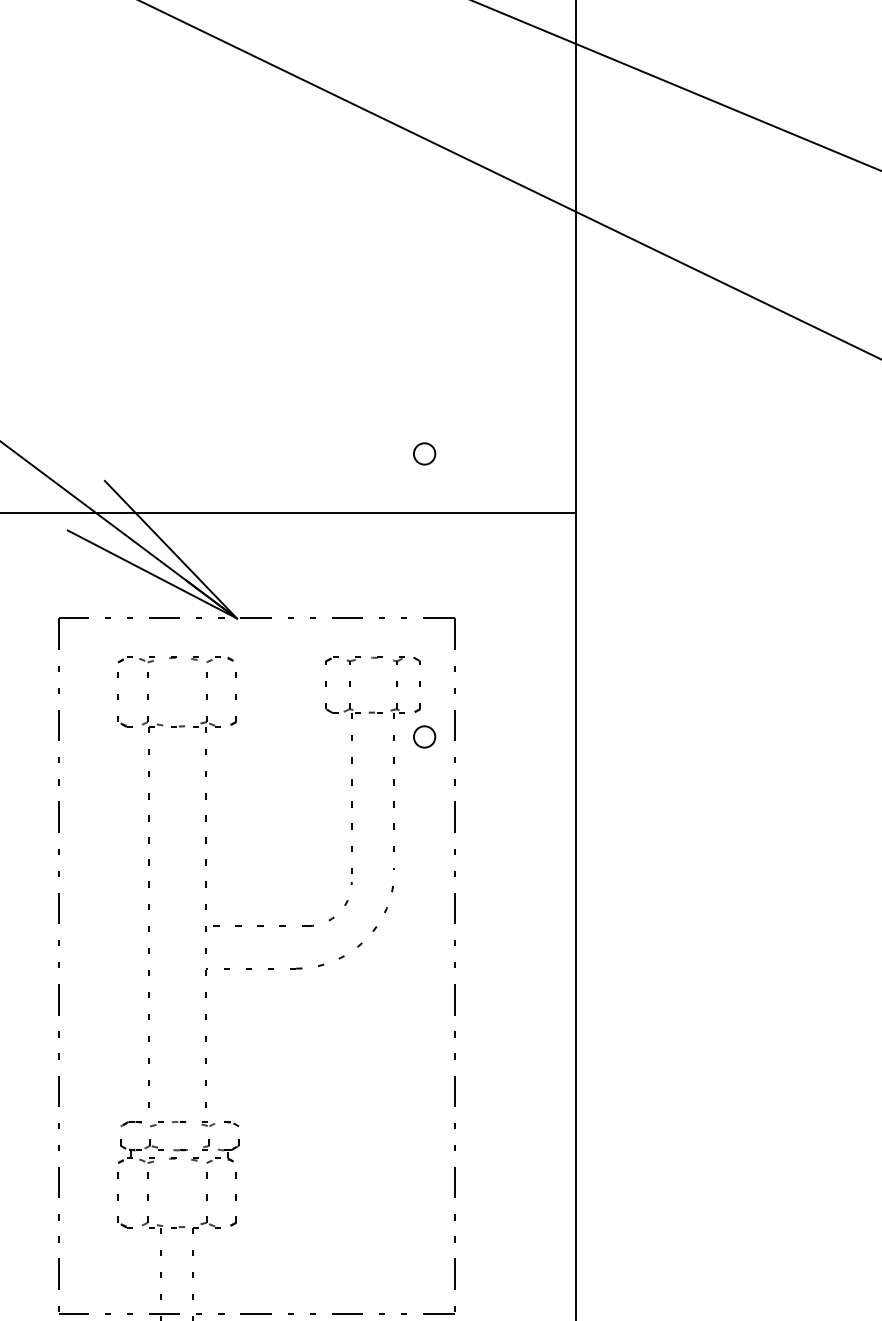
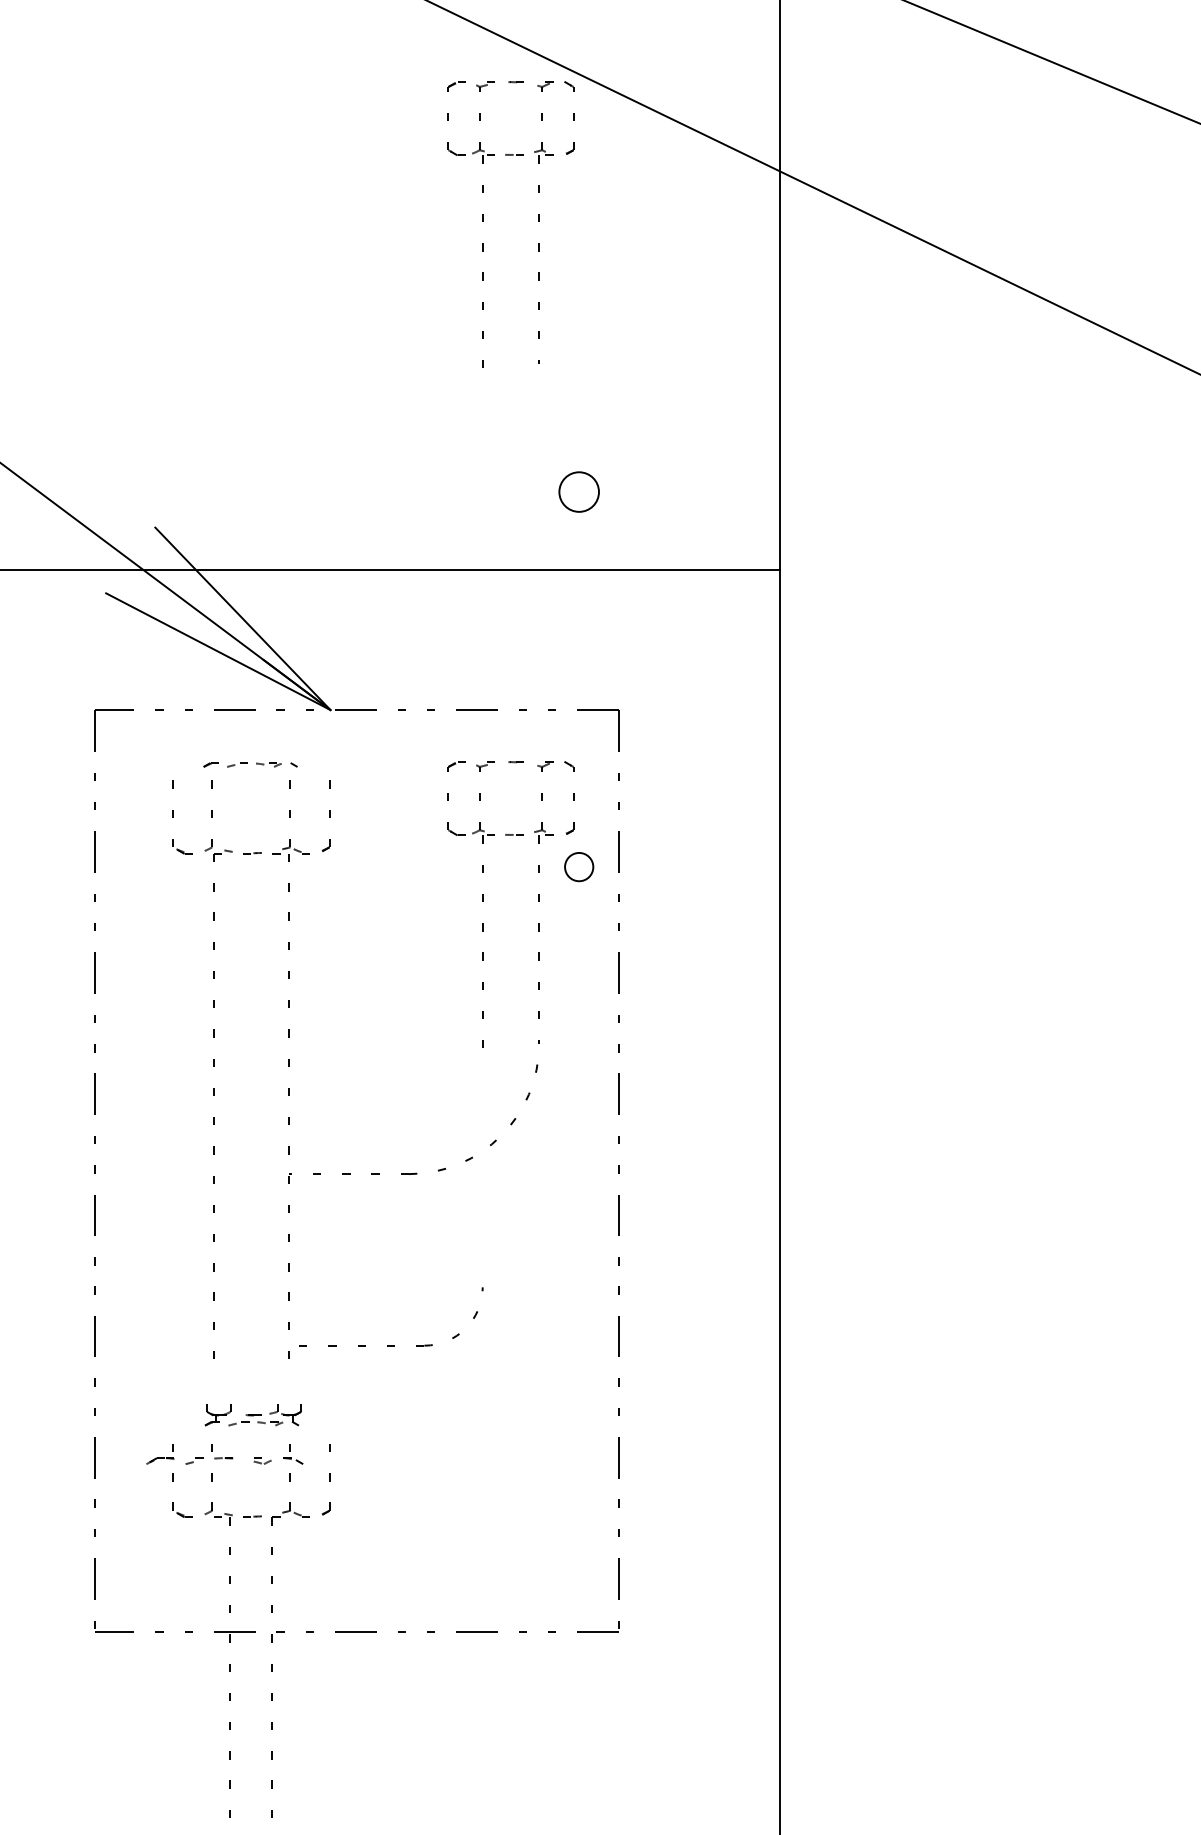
part: (352, 249) -> (483, 221), added
circle: (424, 453) -> (579, 491), size x1.4
part: (175, 659) -> (249, 764), size x0.6
part: (282, 925) -> (391, 1345), moved
part: (179, 1123) -> (224, 1460), moved
part: (178, 1151) -> (252, 1416), size x0.6

